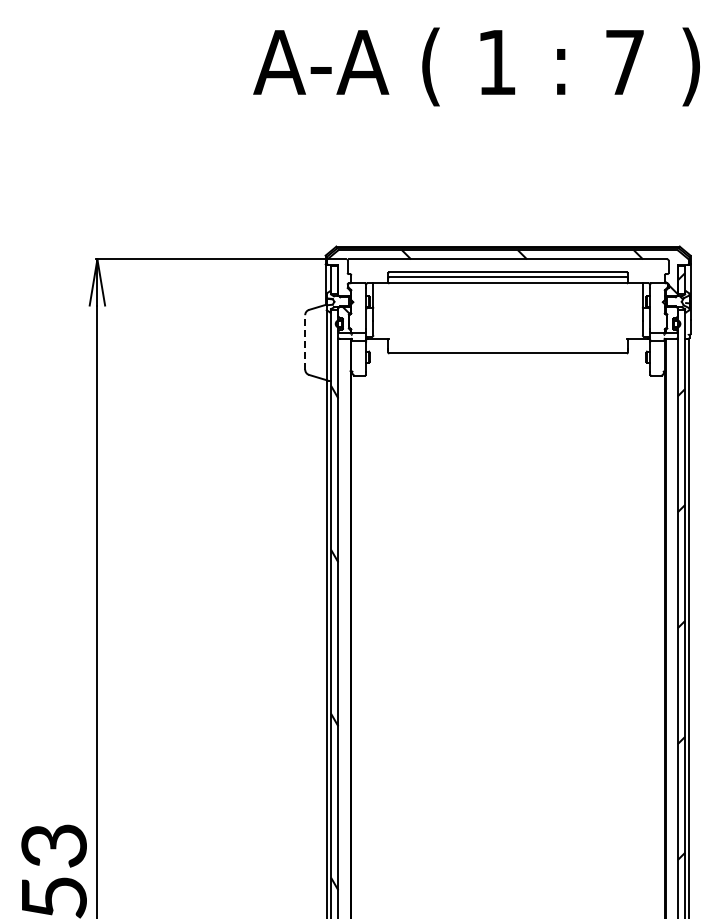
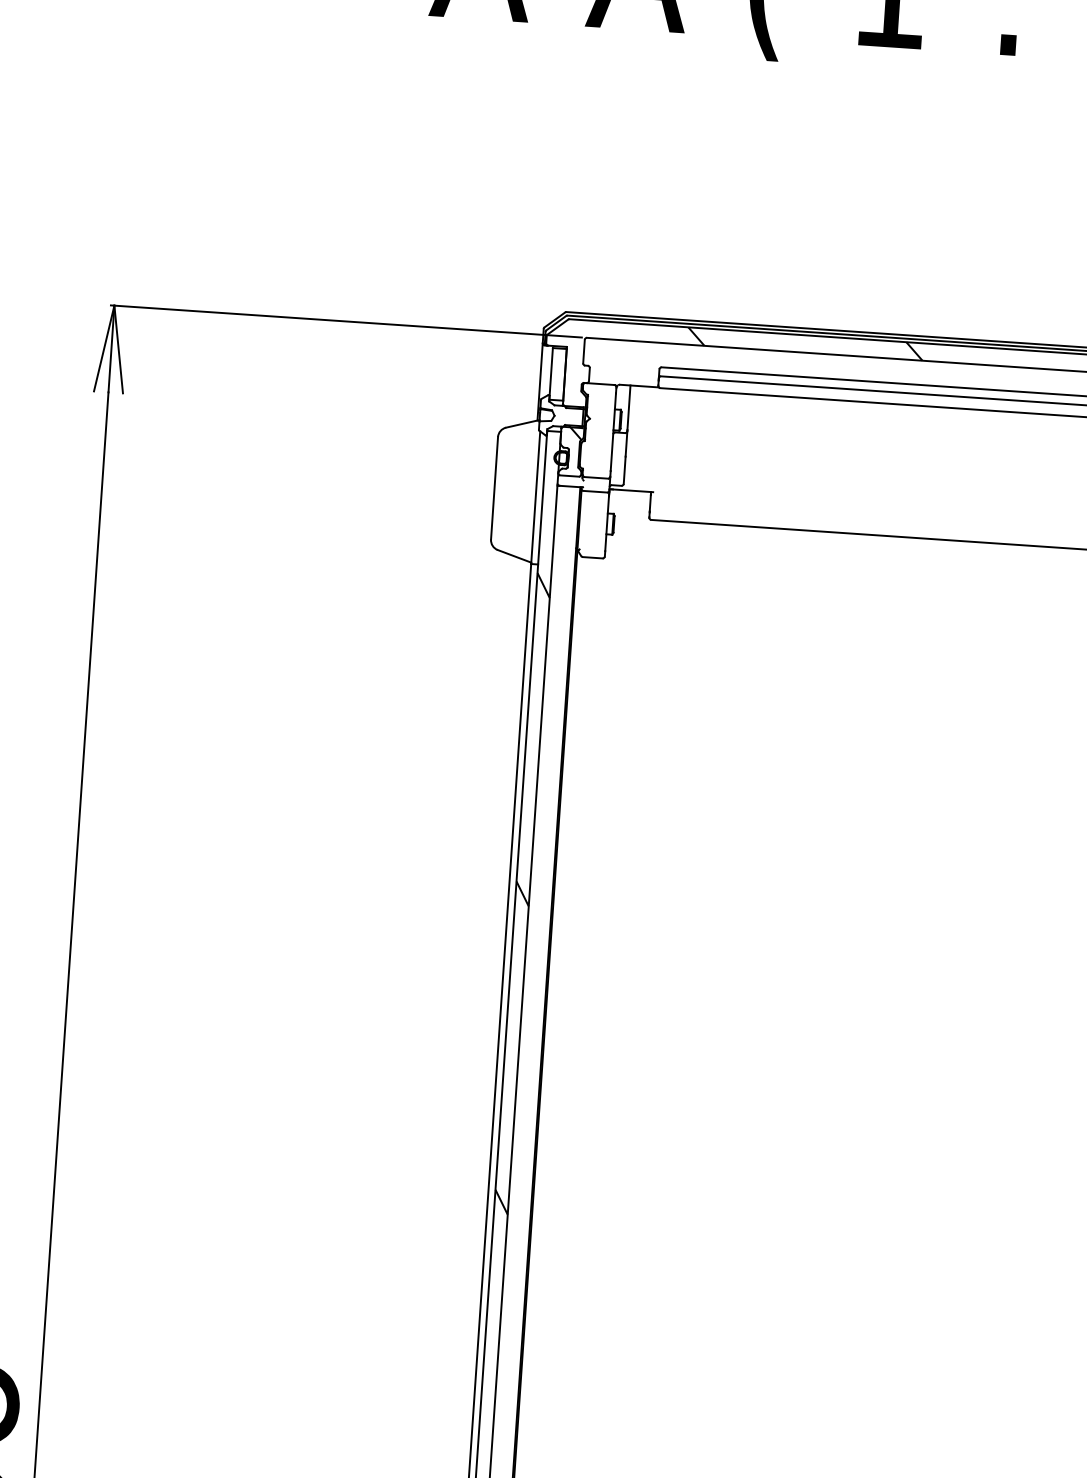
line: (305, 341) -> (495, 486), dashed -> solid

